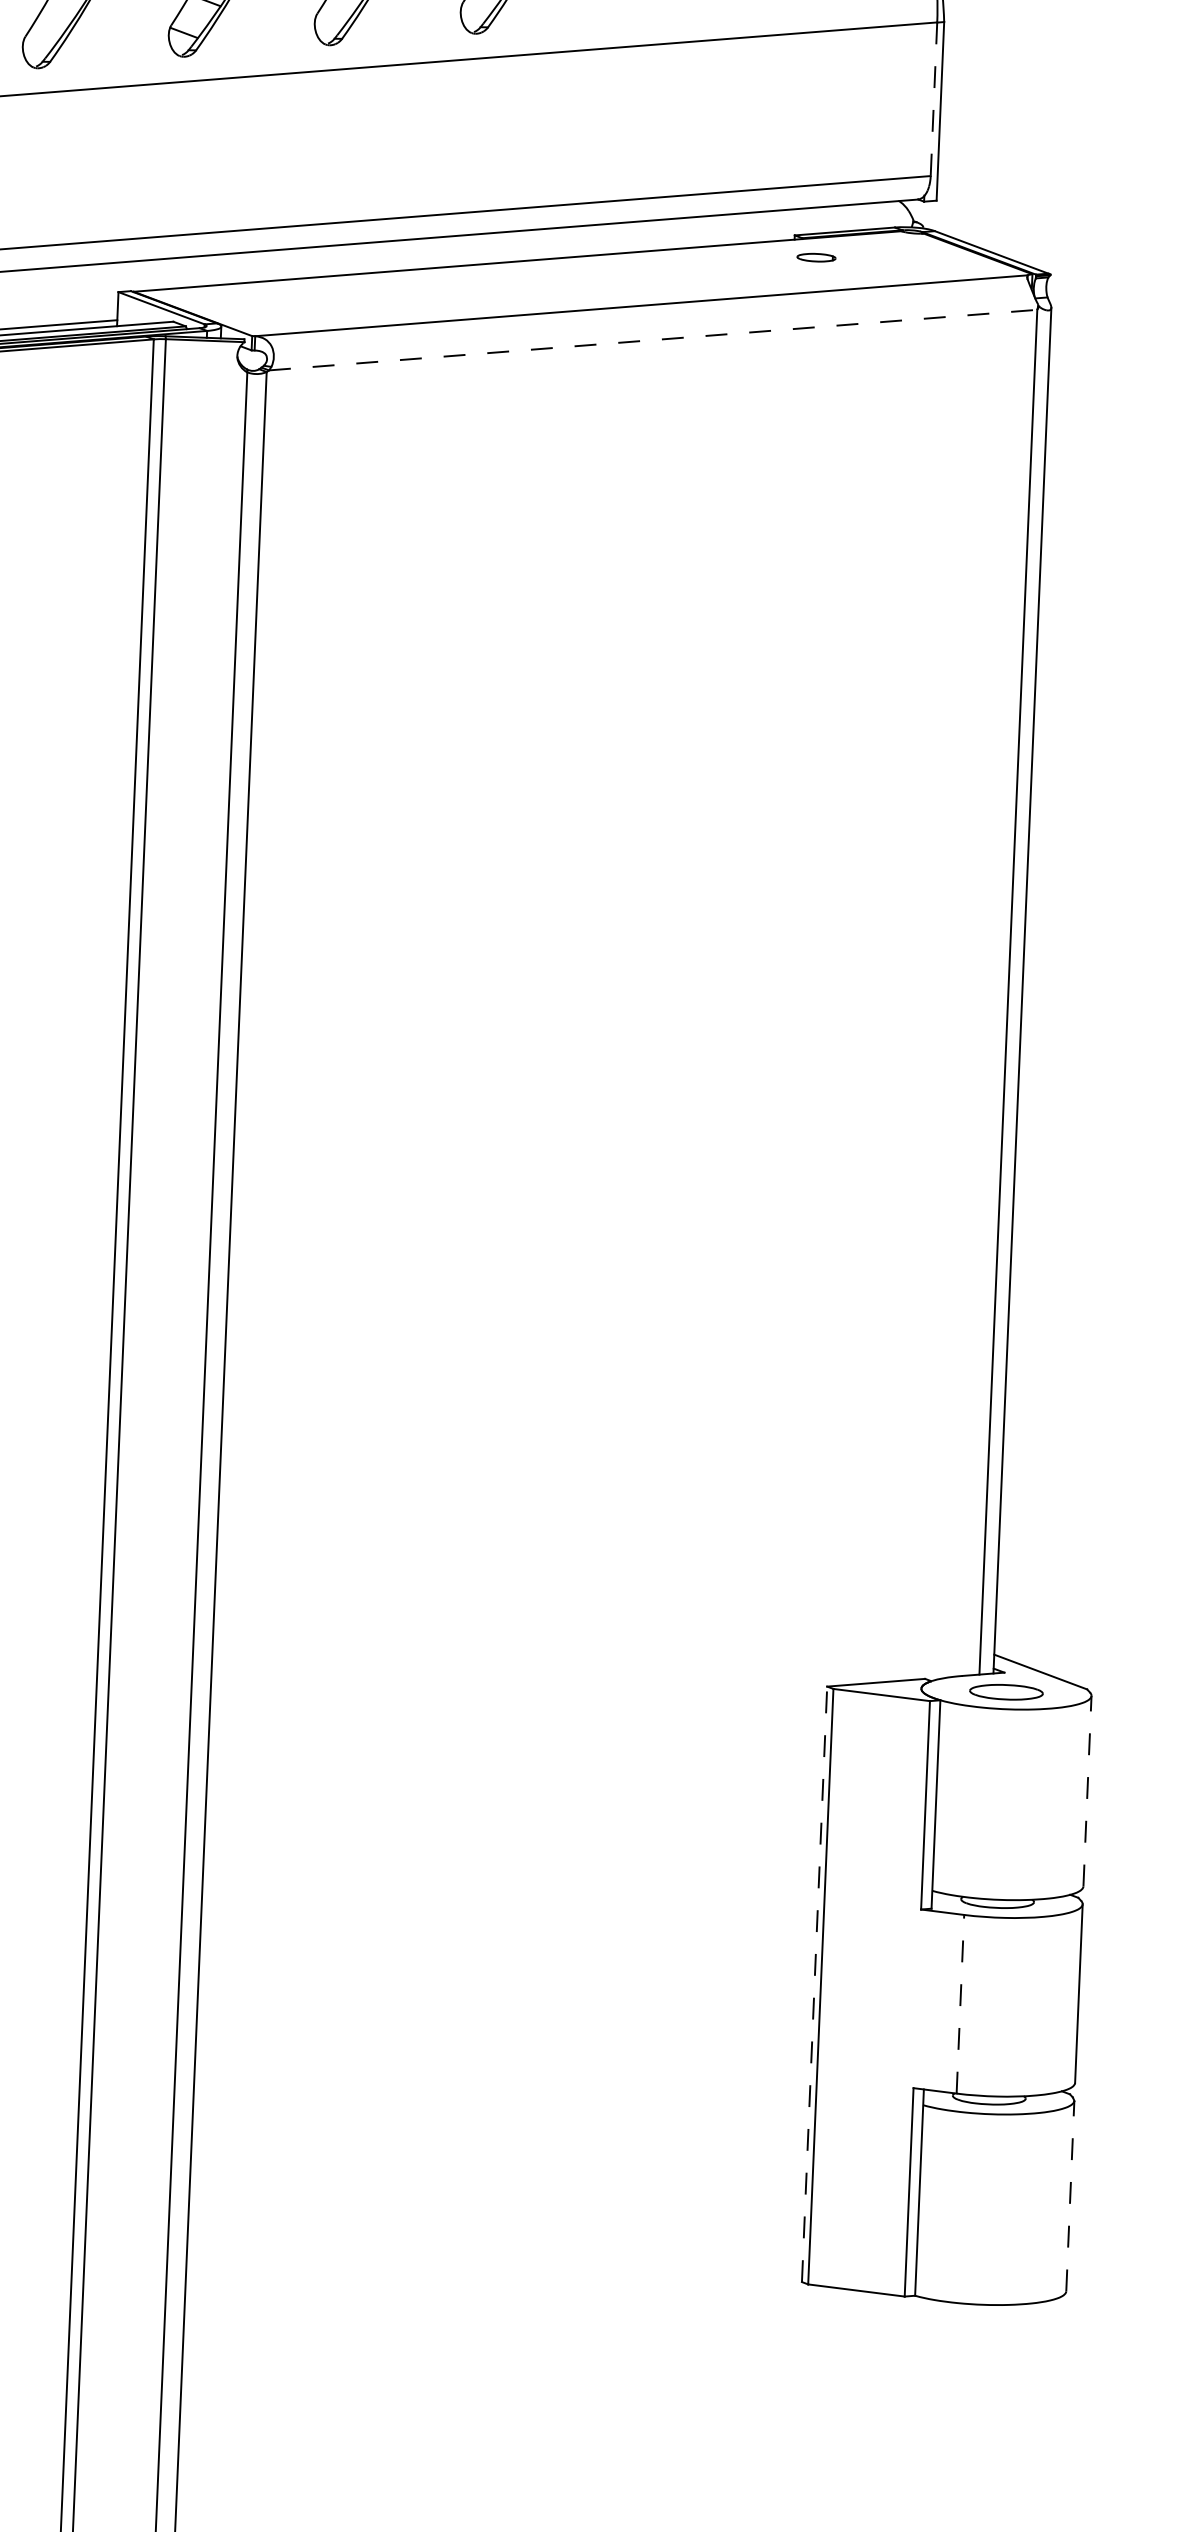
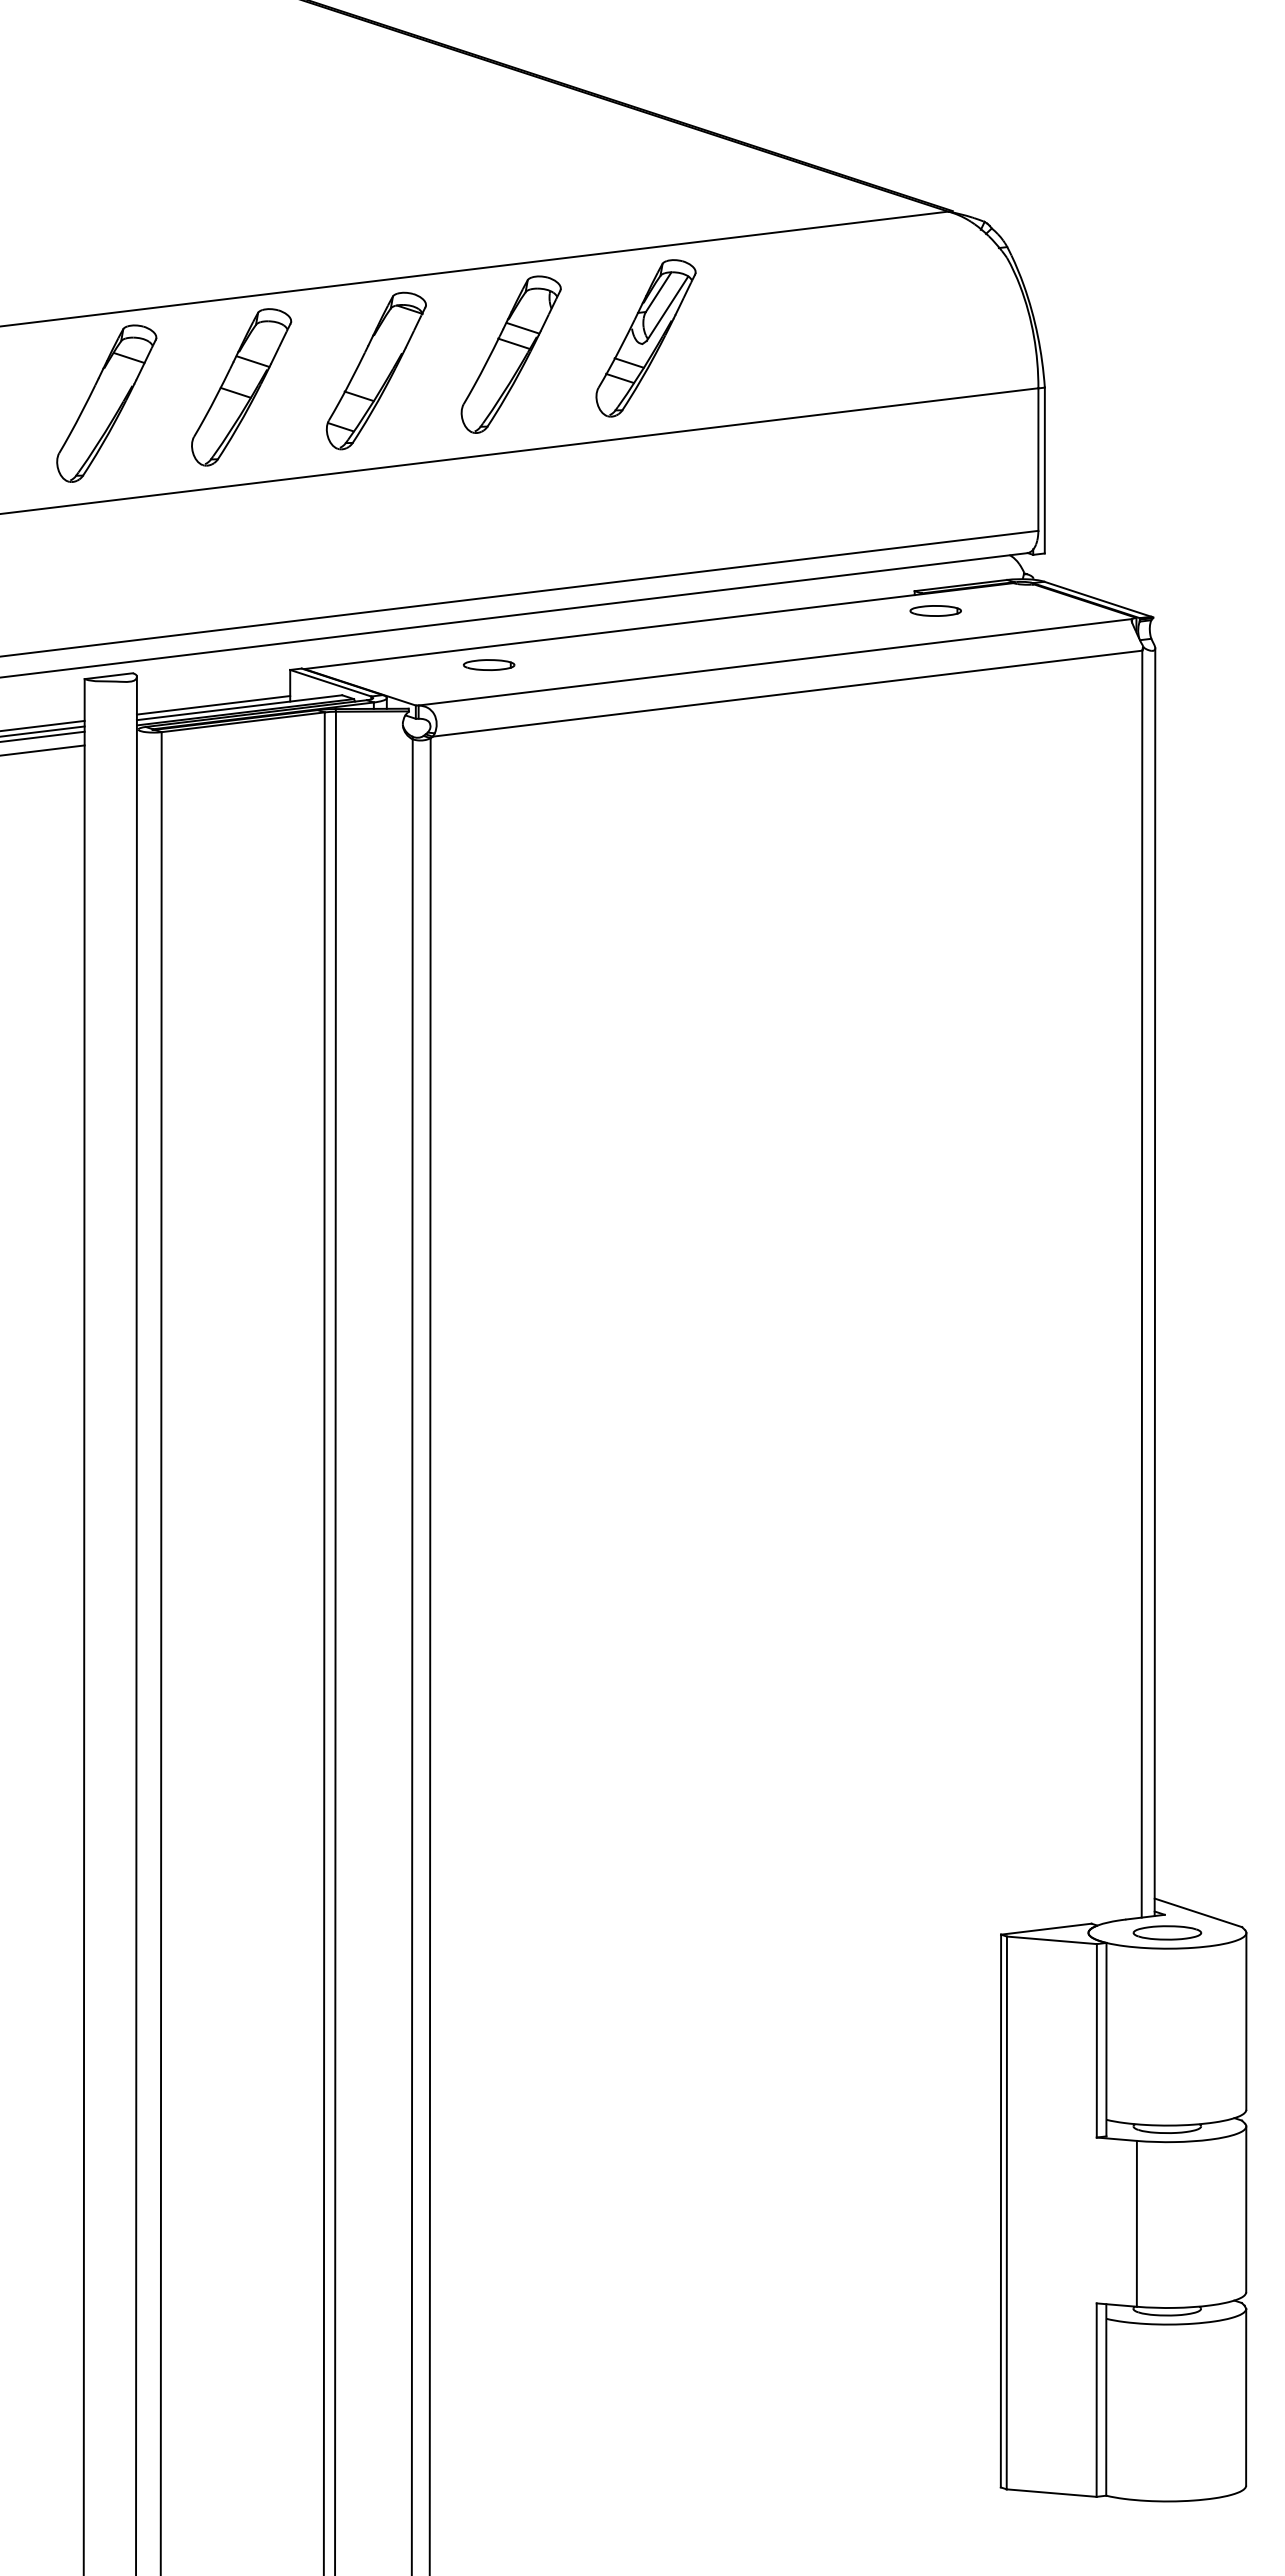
line: (934, 100) -> (1038, 460), dashed -> solid
part: (816, 257) -> (935, 610), size x1.43
part: (333, 295) -> (489, 664), added
line: (654, 339) -> (788, 693), dashed -> solid
line: (1087, 1790) -> (1246, 2020), dashed -> solid
line: (814, 1983) -> (1000, 2210), dashed -> solid
line: (960, 2003) -> (1136, 2223), dashed -> solid
line: (1070, 2195) -> (1246, 2396), dashed -> solid

